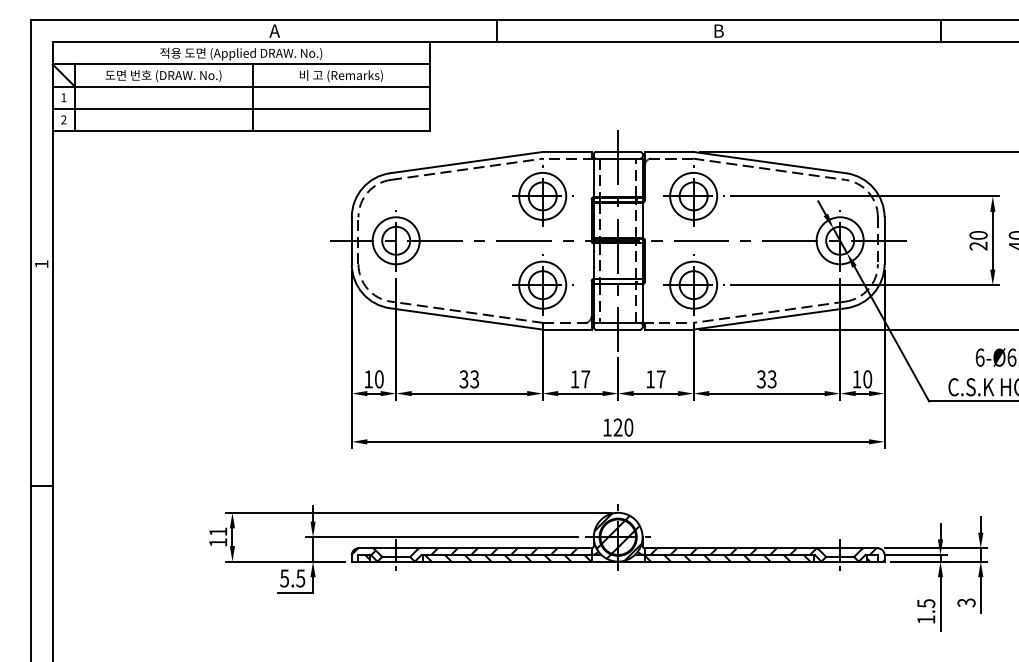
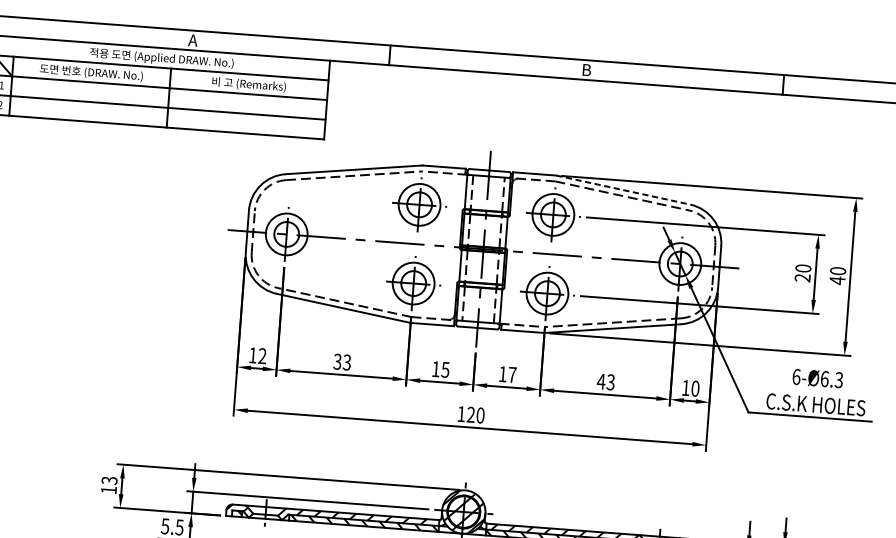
line: (770, 162) -> (623, 189), solid -> dashed
text: (378, 379) -> (261, 356), 10 -> 12
text: (585, 379) -> (445, 370), 17 -> 15
text: (761, 379) -> (601, 381), 33 -> 43
text: (218, 531) -> (109, 480), 11 -> 13

